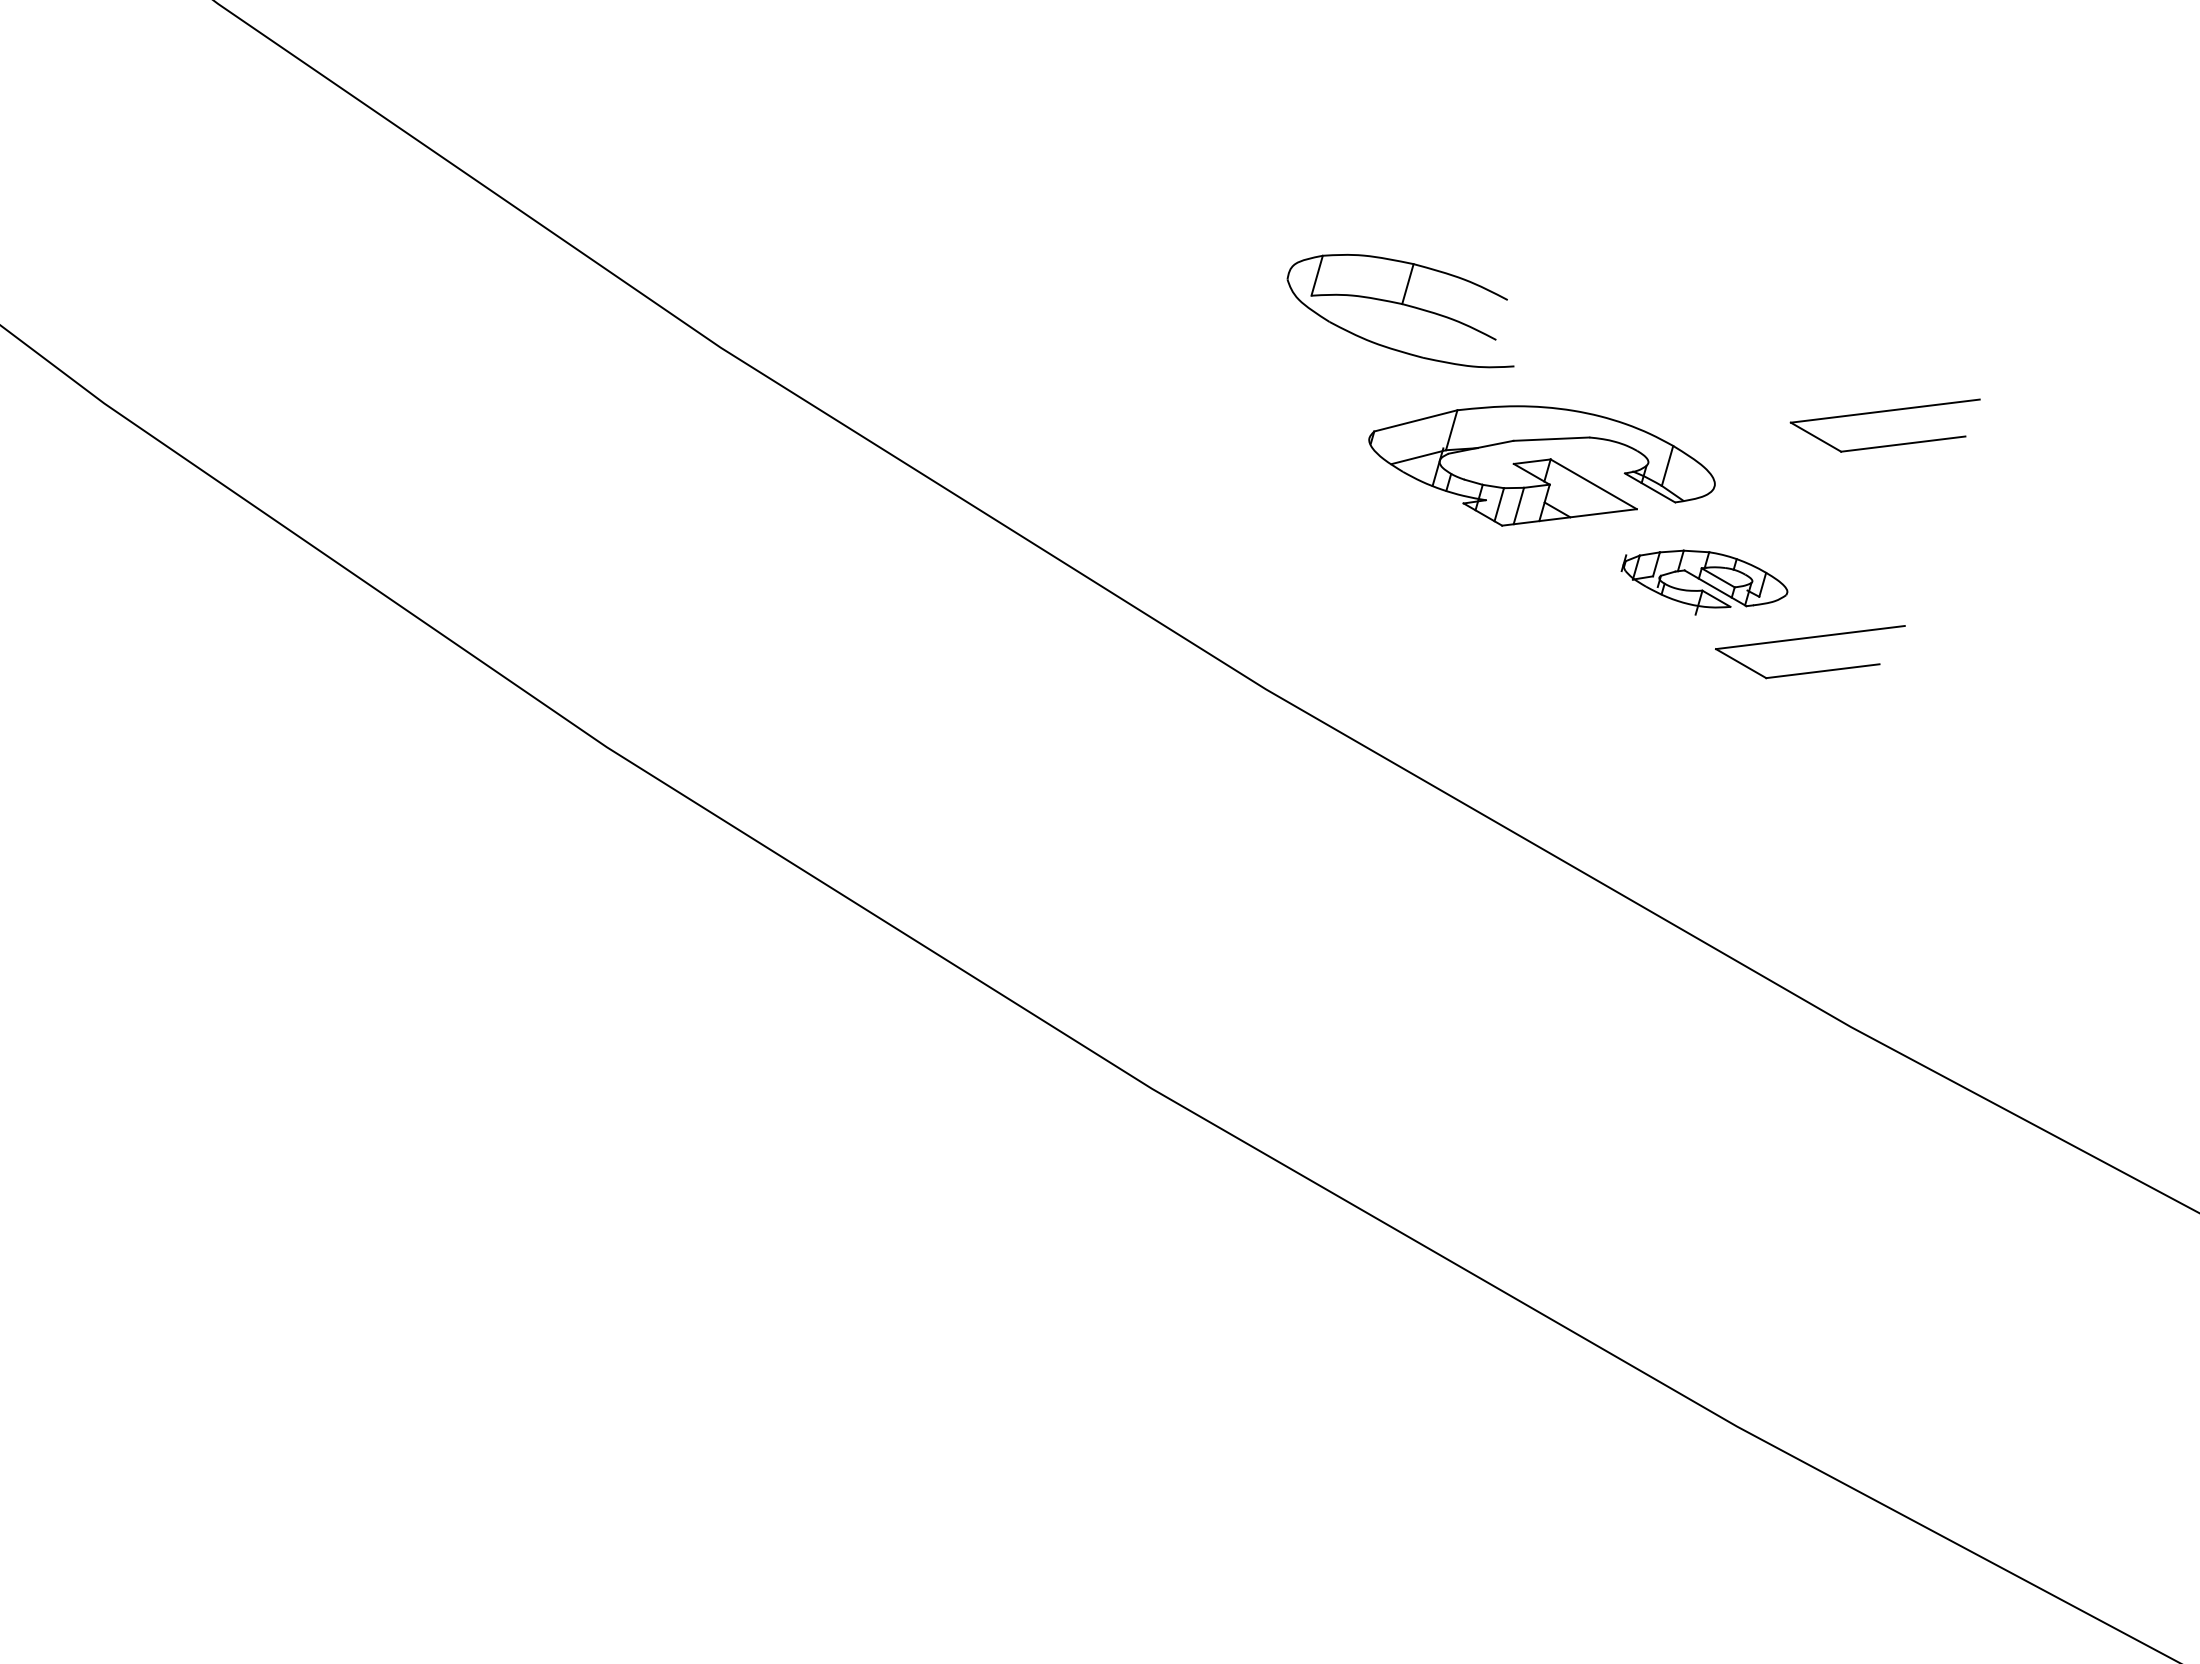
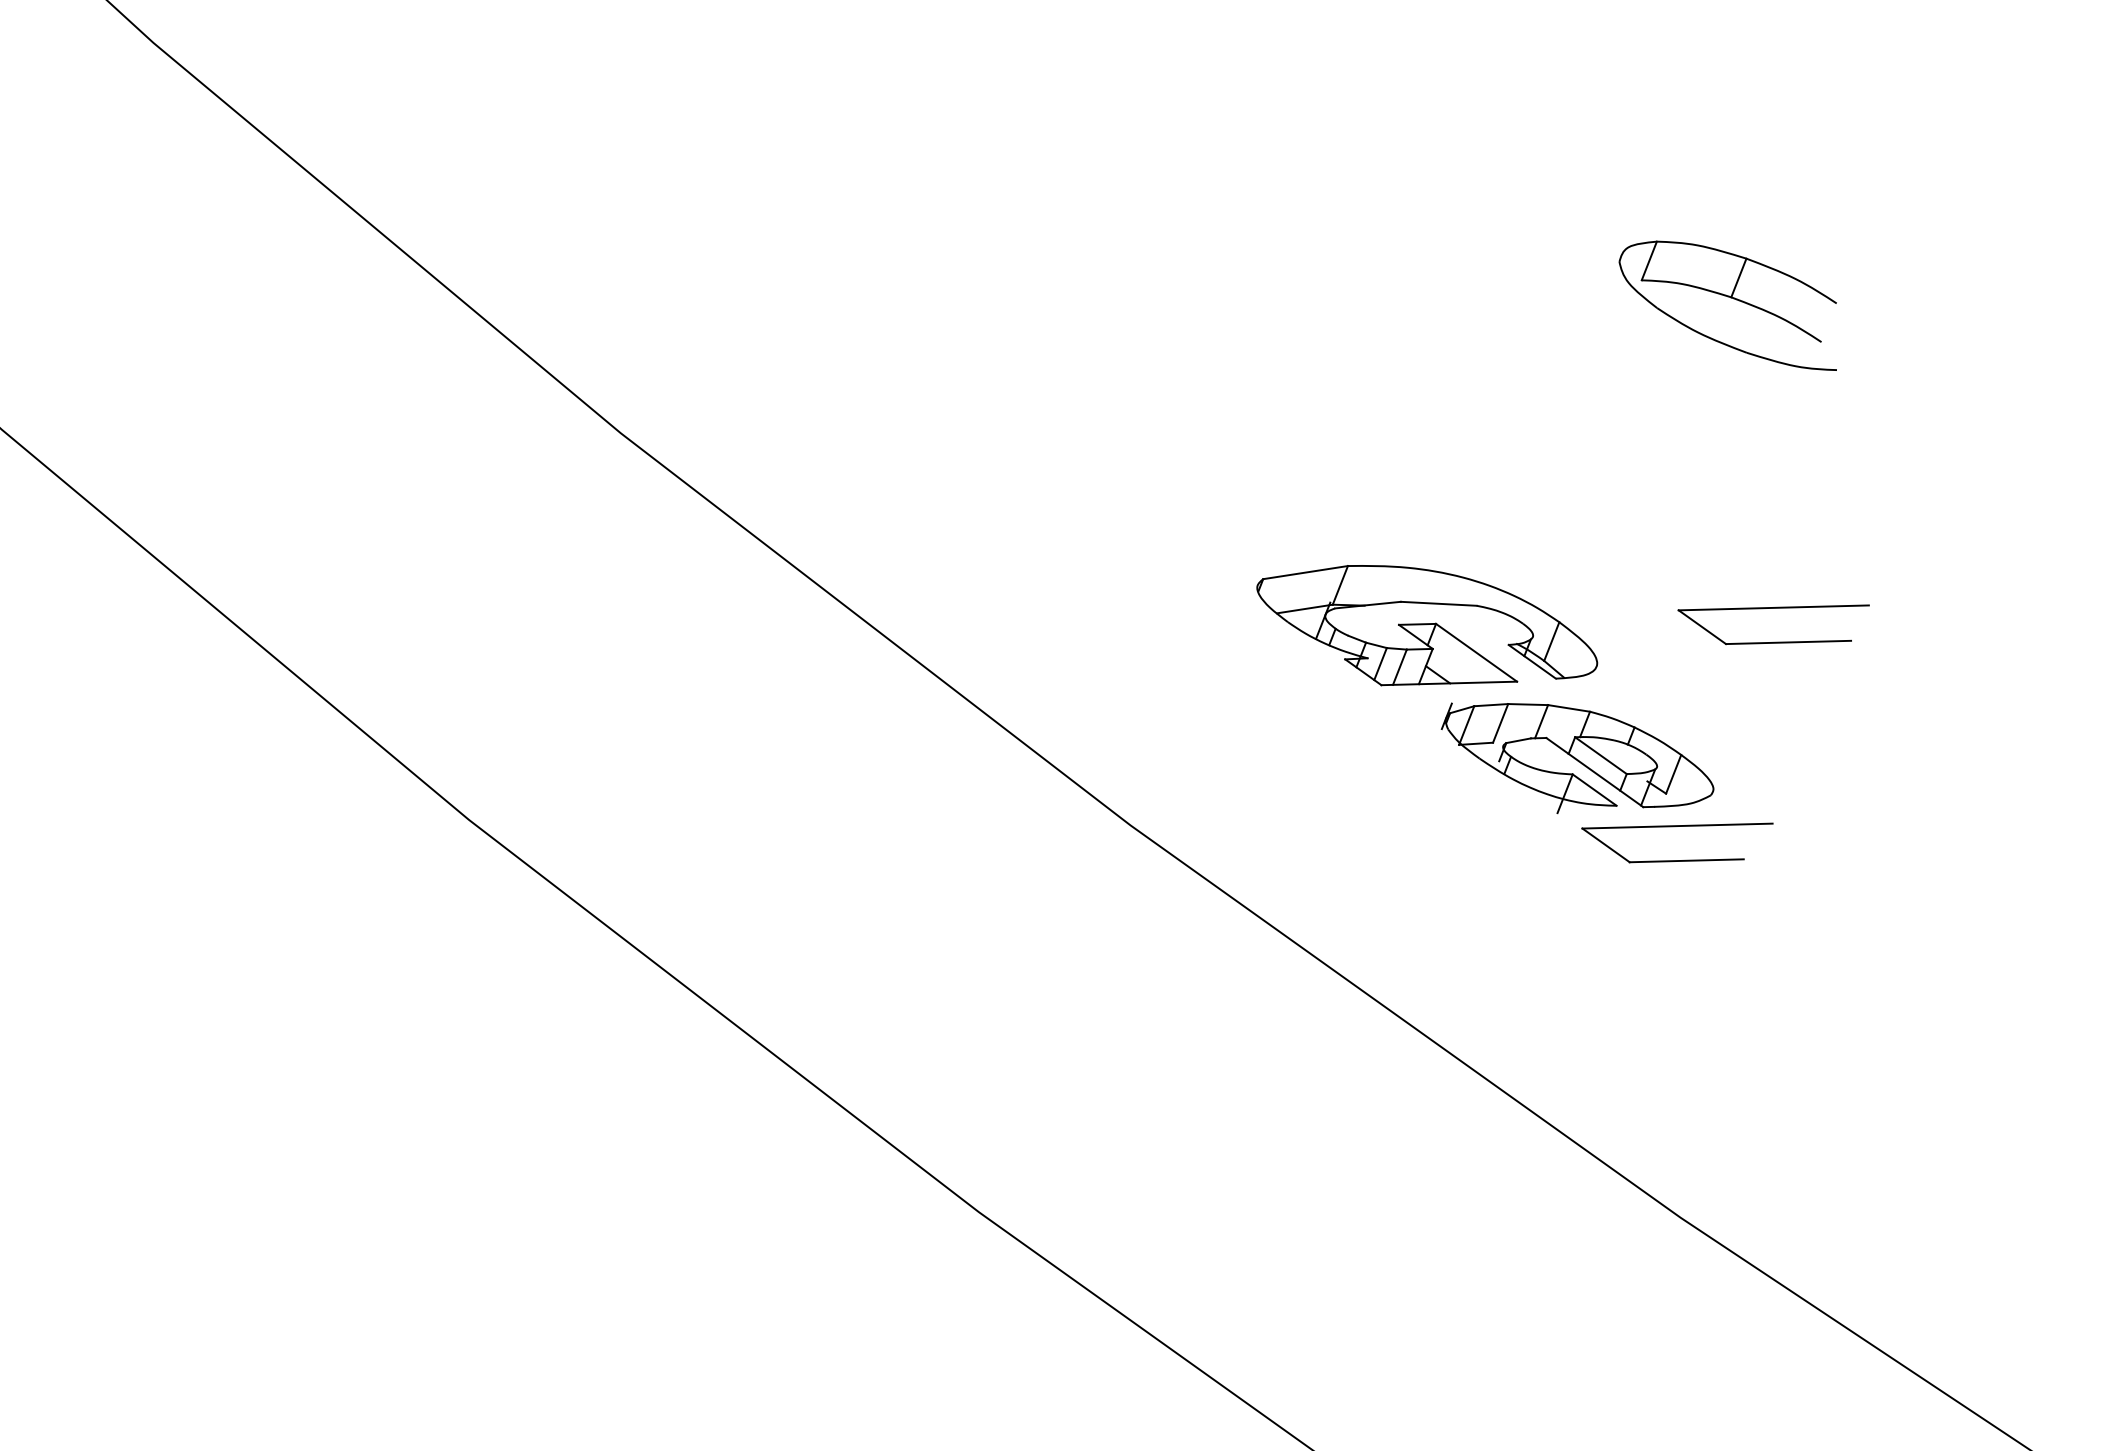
part: (1402, 305) -> (1731, 298), moved
part: (1704, 582) -> (1577, 761), size x1.67

